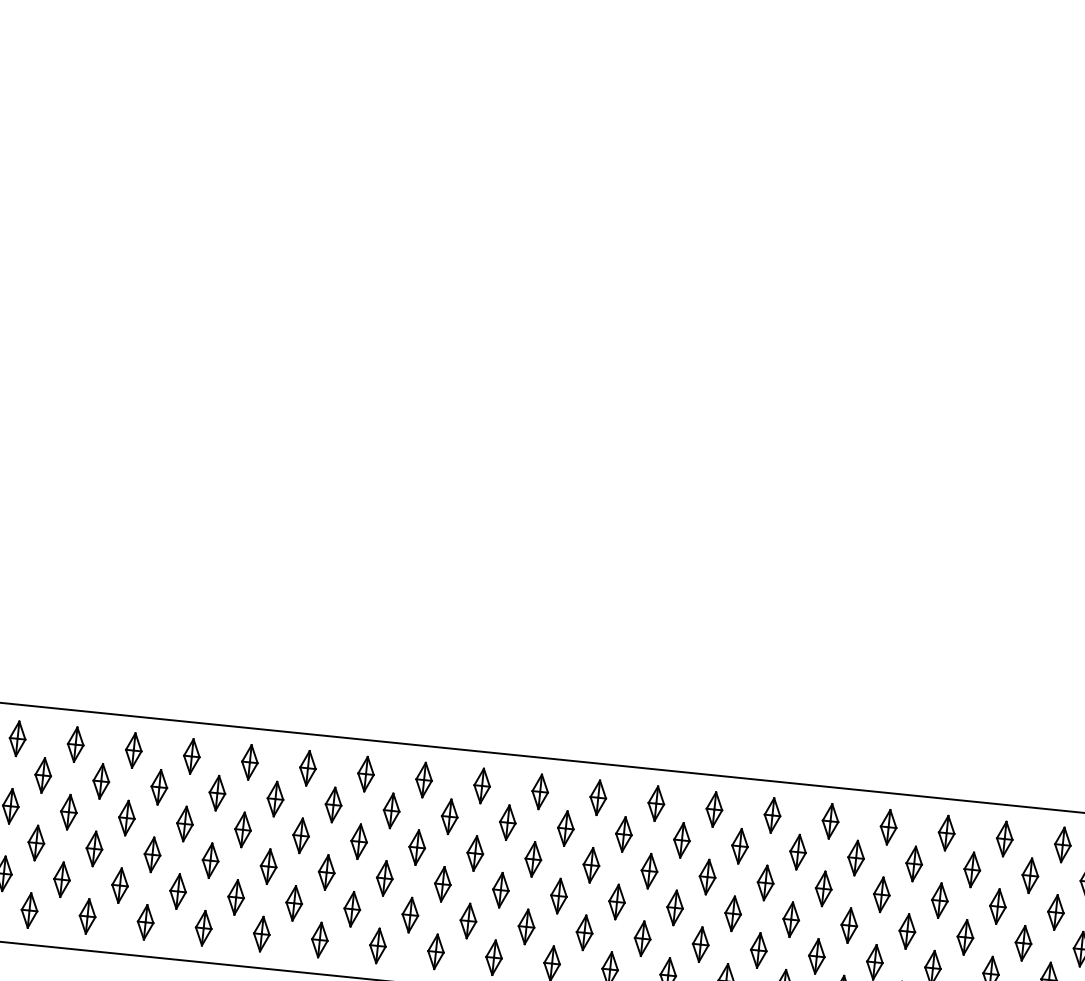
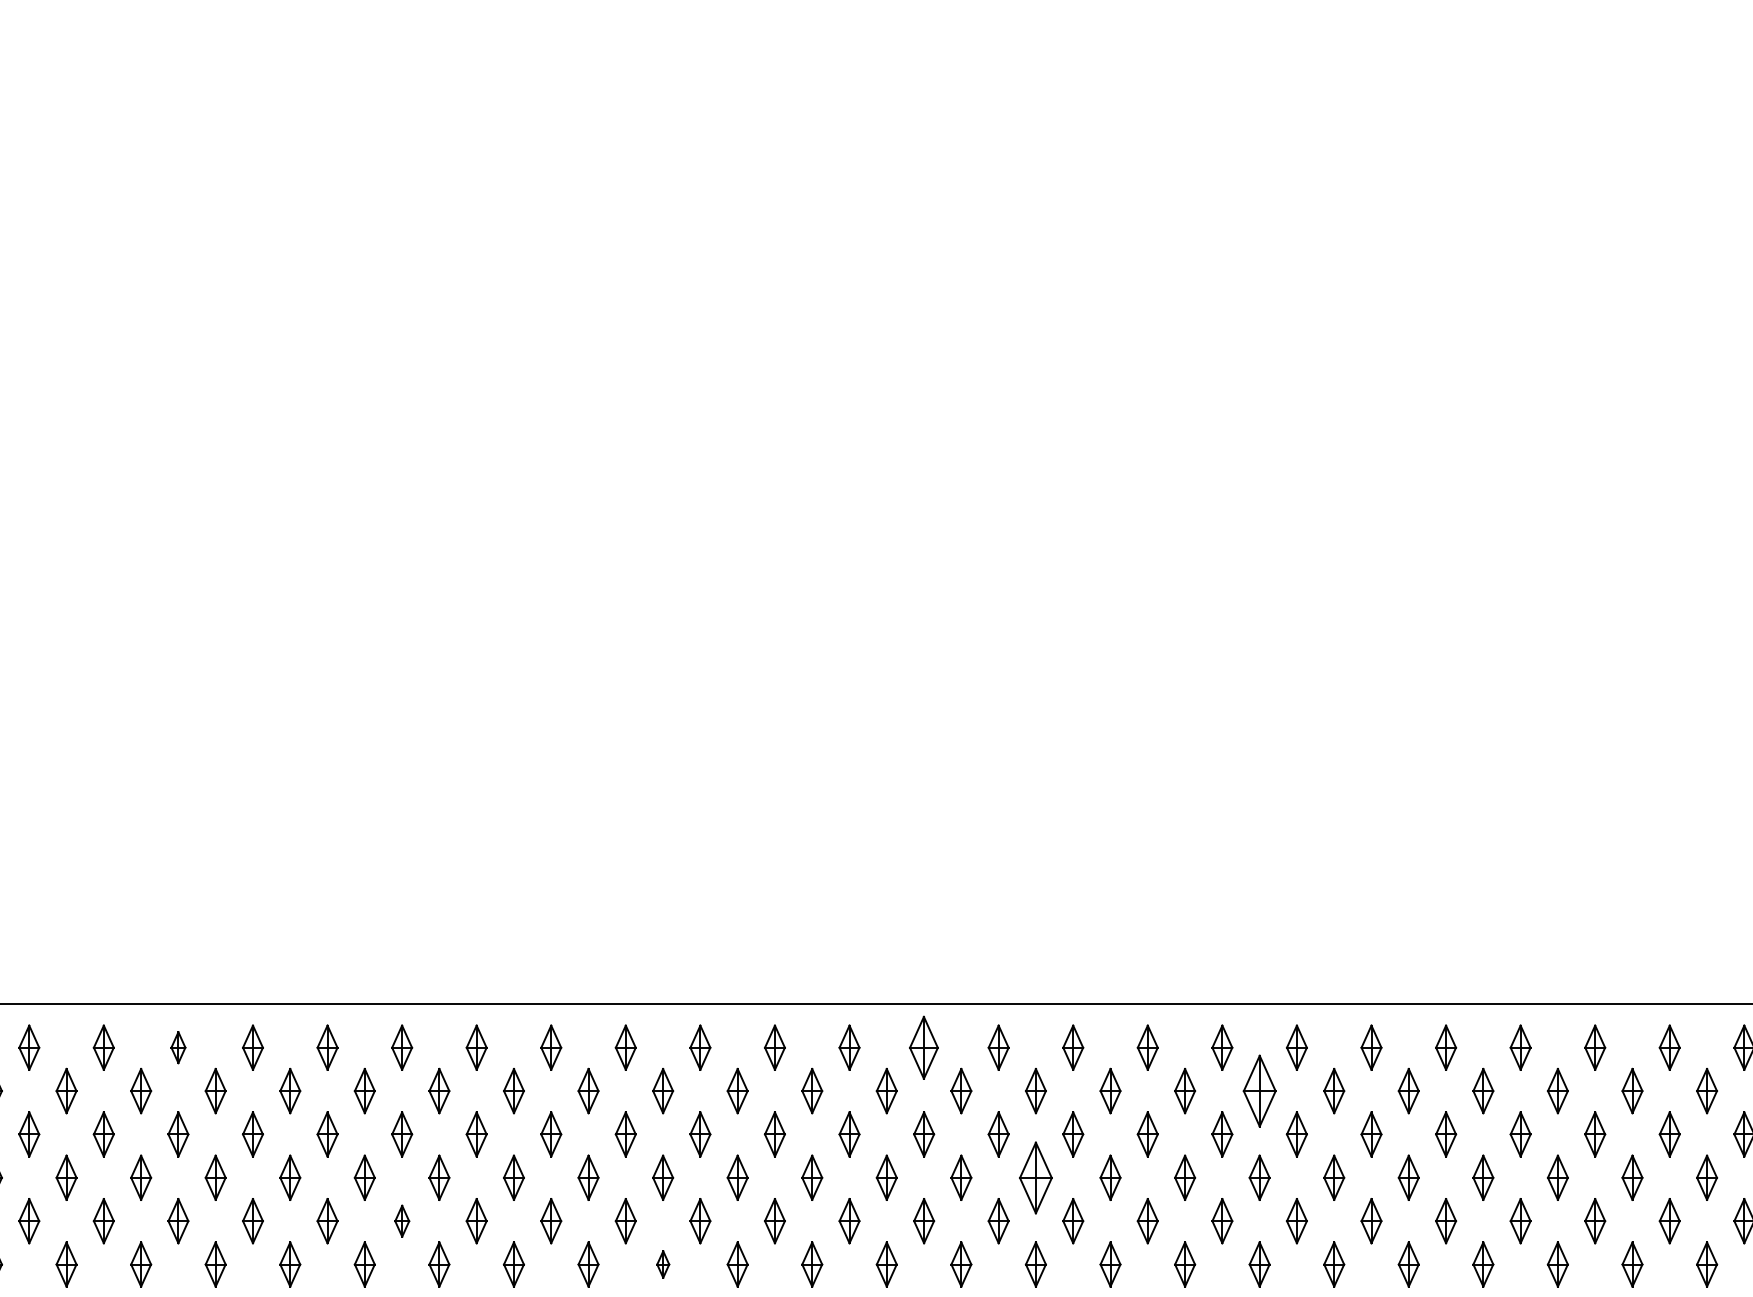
part: (75, 744) -> (178, 1047), size x0.7
part: (656, 803) -> (924, 1047), size x1.4
part: (914, 863) -> (1259, 1090), size x1.6
part: (236, 897) -> (402, 1221), size x0.7
part: (732, 913) -> (1035, 1177), size x1.6
part: (436, 951) -> (663, 1264), size x0.6

